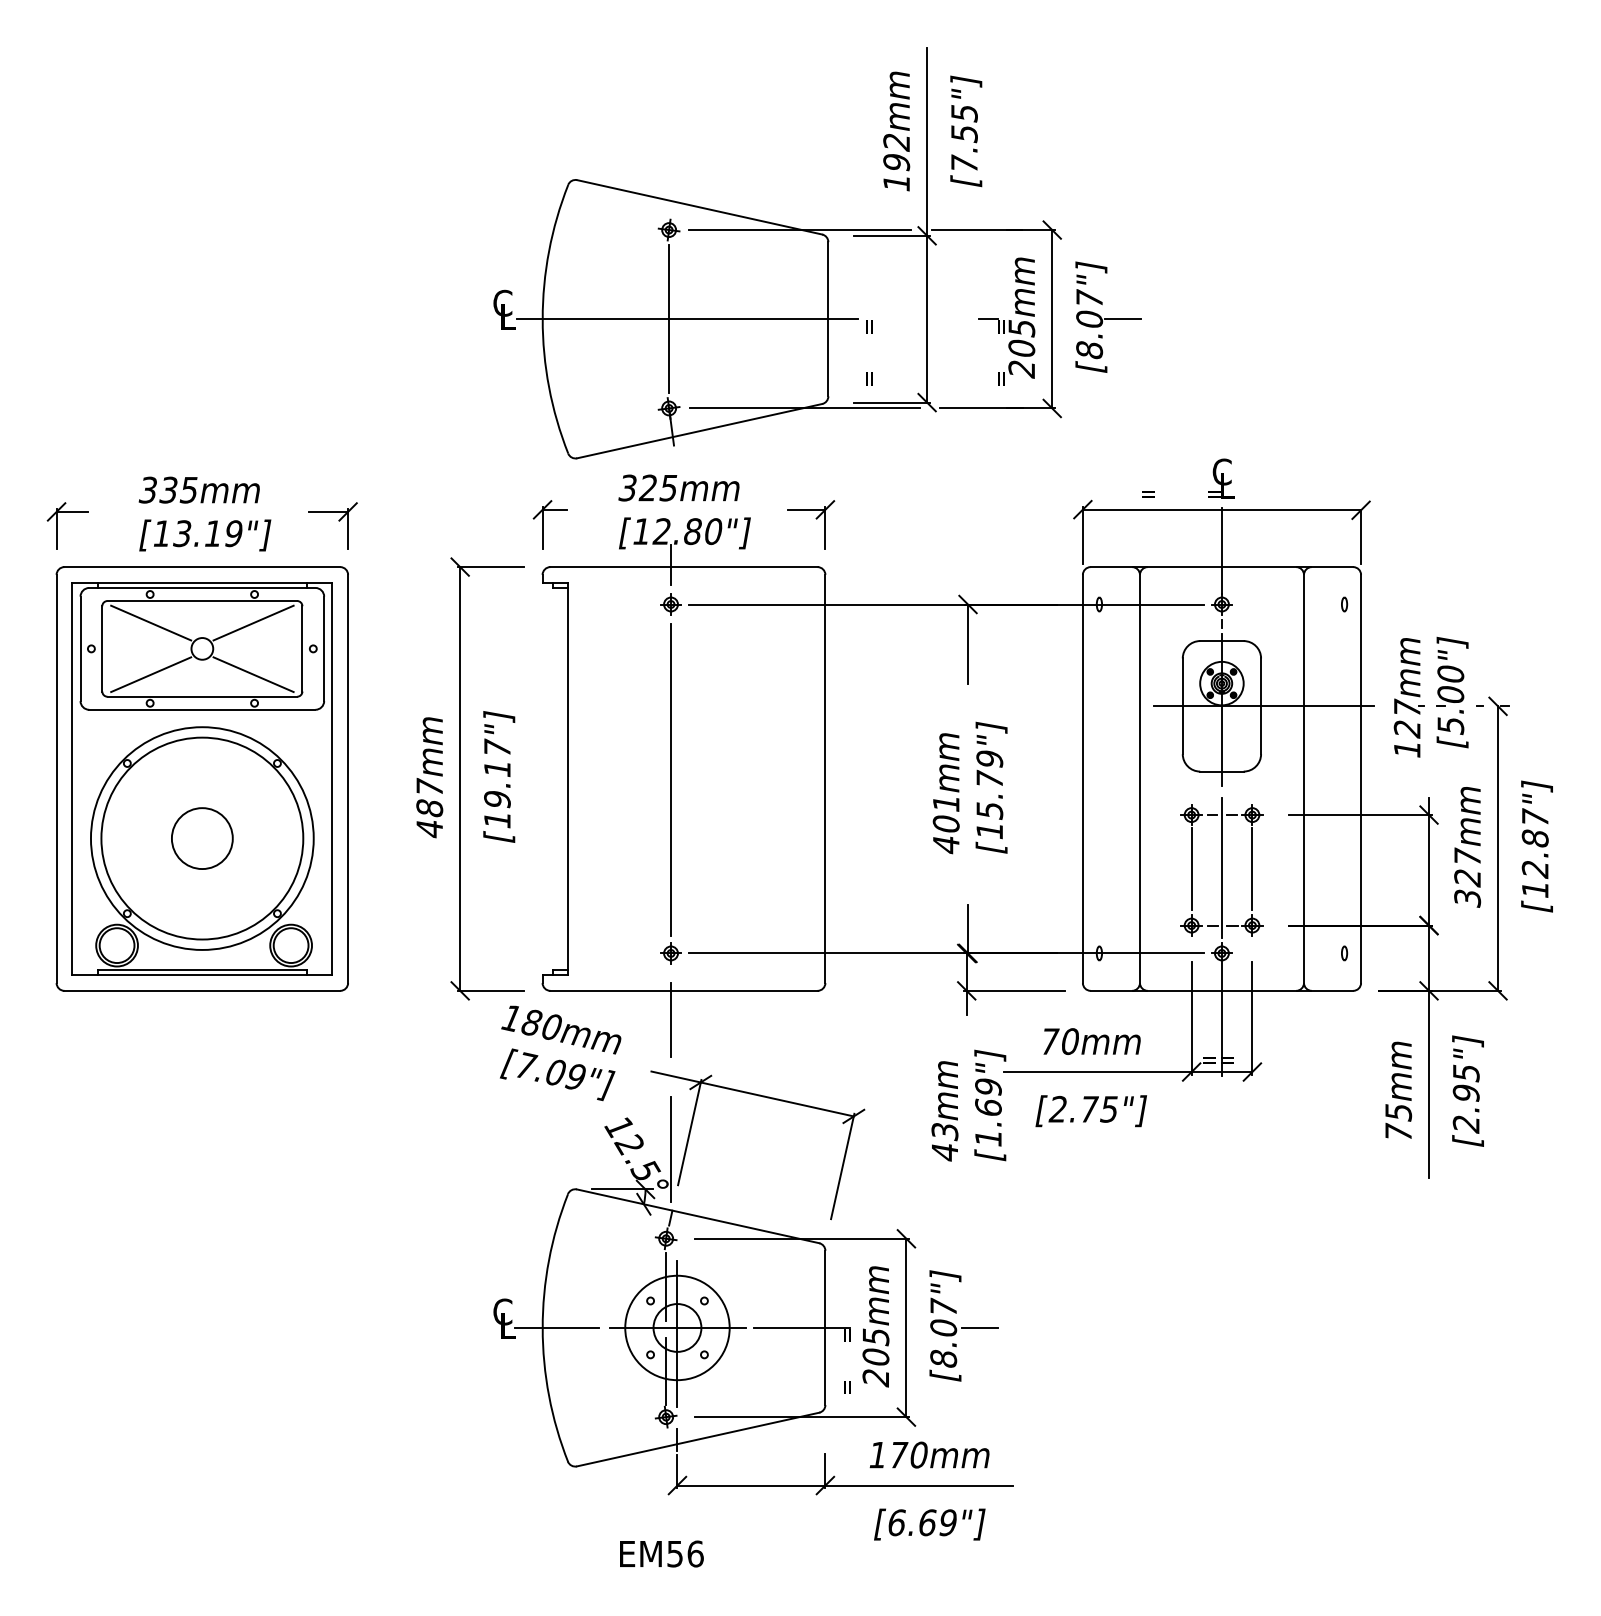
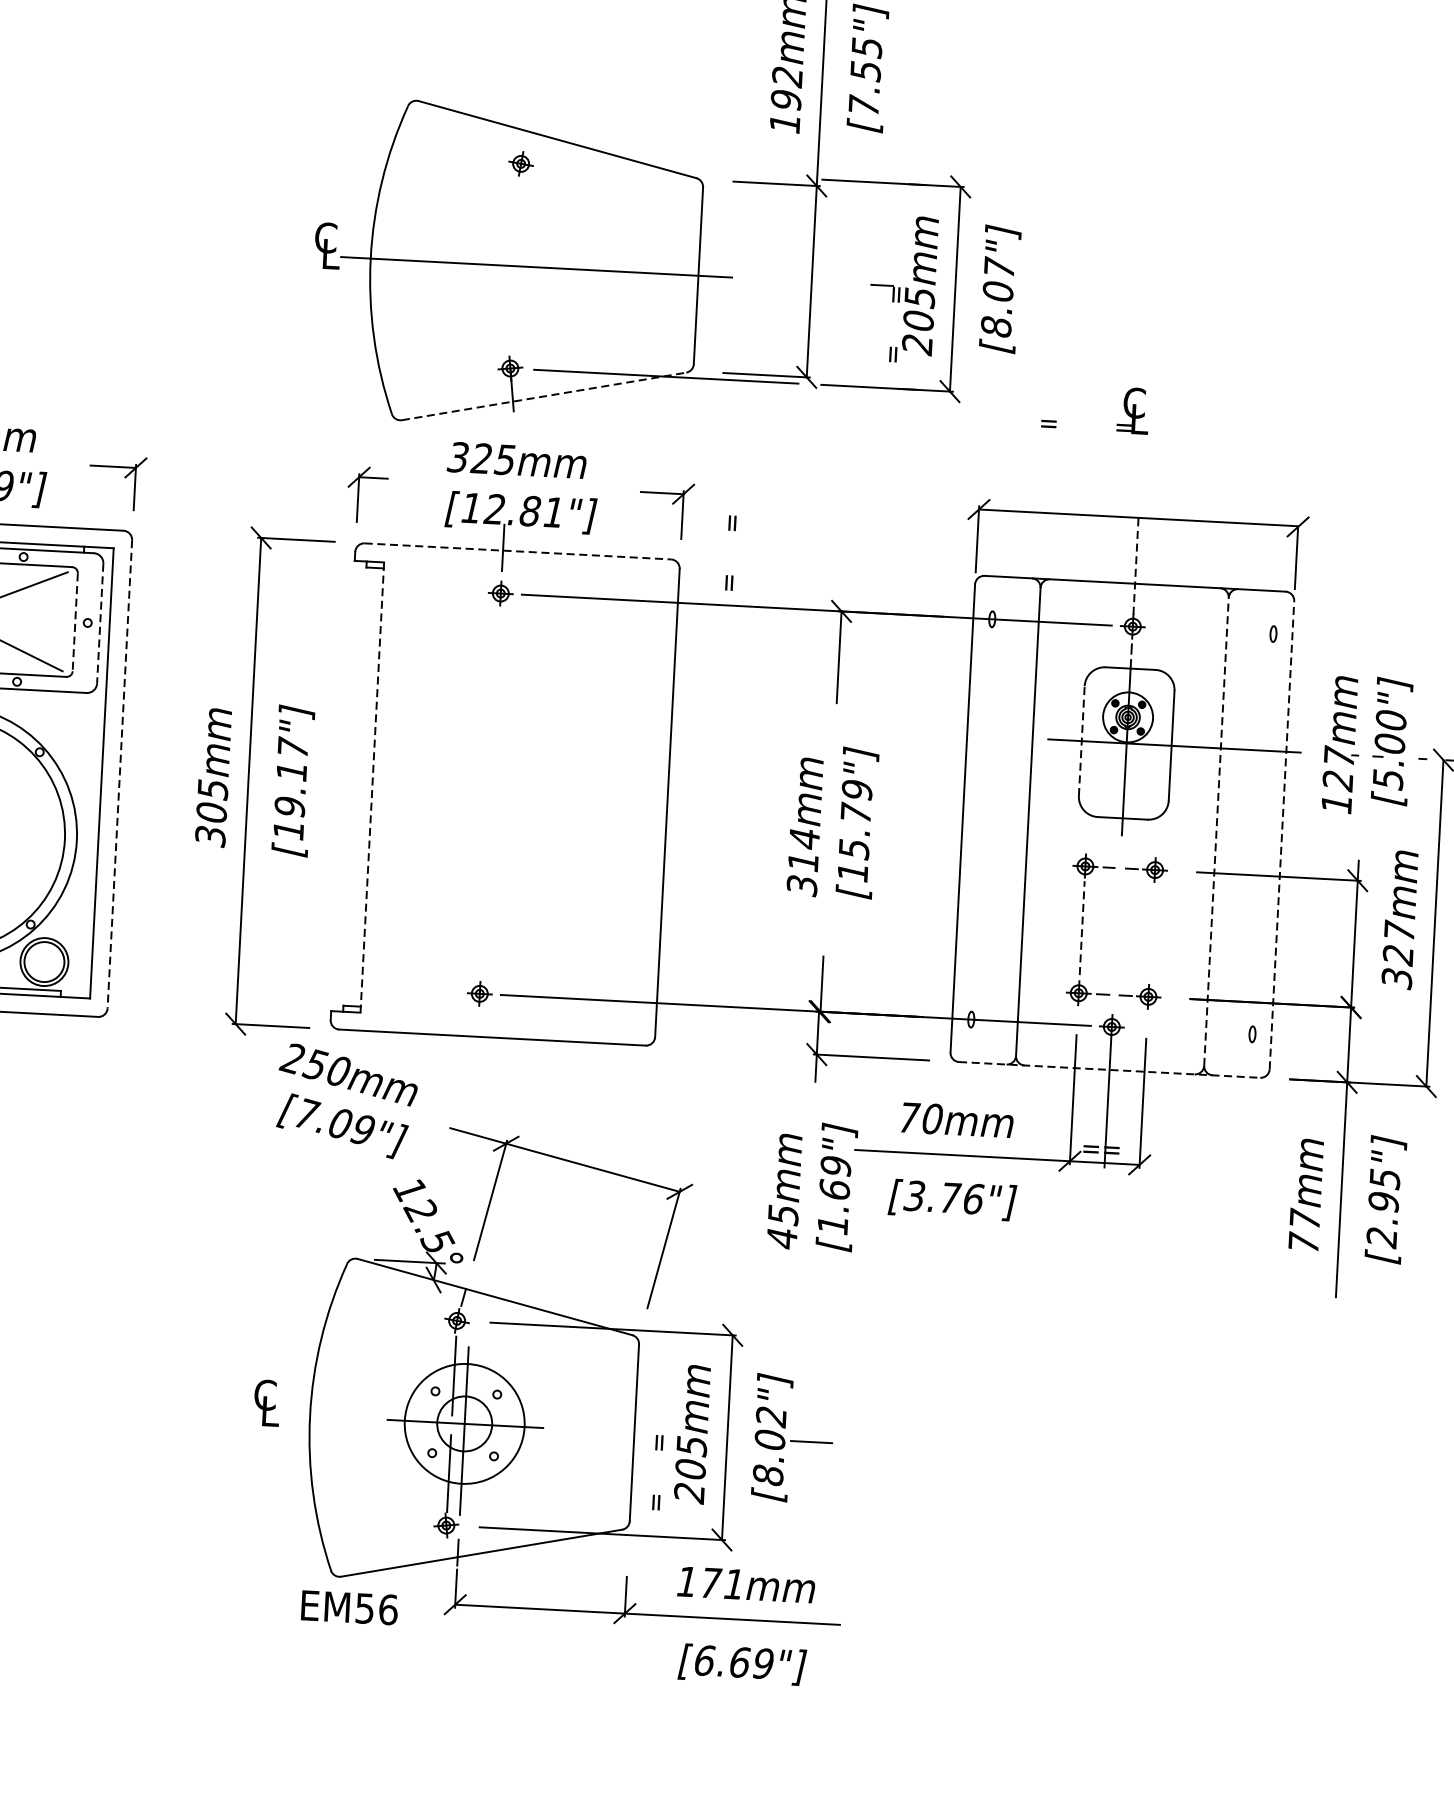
line: (799, 230) -> (670, 172), removed
line: (669, 318) -> (516, 265), removed
line: (1122, 319) -> (1035, 293), removed
text: (869, 352) -> (731, 552), moved
line: (700, 431) -> (545, 396), solid -> dashed
text: (1188, 478) -> (1095, 408), moved
text: (713, 531) -> (553, 512), [12.80"] -> [12.81"]
line: (1221, 551) -> (1135, 565), solid -> dashed
line: (684, 567) -> (518, 551), solid -> dashed
line: (302, 648) -> (75, 621), solid -> dashed
line: (324, 649) -> (100, 624), solid -> dashed
line: (1182, 706) -> (1081, 741), solid -> dashed
line: (568, 778) -> (372, 787), solid -> dashed
line: (1304, 778) -> (1217, 831), solid -> dashed
line: (1361, 778) -> (1282, 834), solid -> dashed
line: (348, 779) -> (120, 774), solid -> dashed
line: (671, 779) -> (490, 794), removed
text: (429, 808) -> (211, 813), 487mm -> 305mm
text: (945, 824) -> (802, 862), 401mm -> 314mm
line: (1221, 867) -> (1116, 928), removed
line: (1191, 868) -> (1082, 927), solid -> dashed
line: (1252, 868) -> (1152, 931), removed
line: (1222, 990) -> (1110, 1069), solid -> dashed
line: (671, 1019) -> (476, 1069), removed
text: (520, 1020) -> (303, 1061), 180mm -> 250mm
text: (1083, 1108) -> (943, 1196), [2.75"] -> [3.76"]
text: (1398, 1111) -> (1304, 1218), 75mm -> 77mm
text: (944, 1131) -> (782, 1214), 43mm -> 45mm
line: (671, 1148) -> (468, 1217), removed
text: (943, 1307) -> (771, 1416), [8.07"] -> [8.02"]
line: (556, 1327) -> (325, 1416), removed
line: (802, 1327) -> (608, 1430), removed
text: (918, 1454) -> (733, 1583), 170mm -> 171mm
text: (661, 1553) -> (349, 1607), moved

